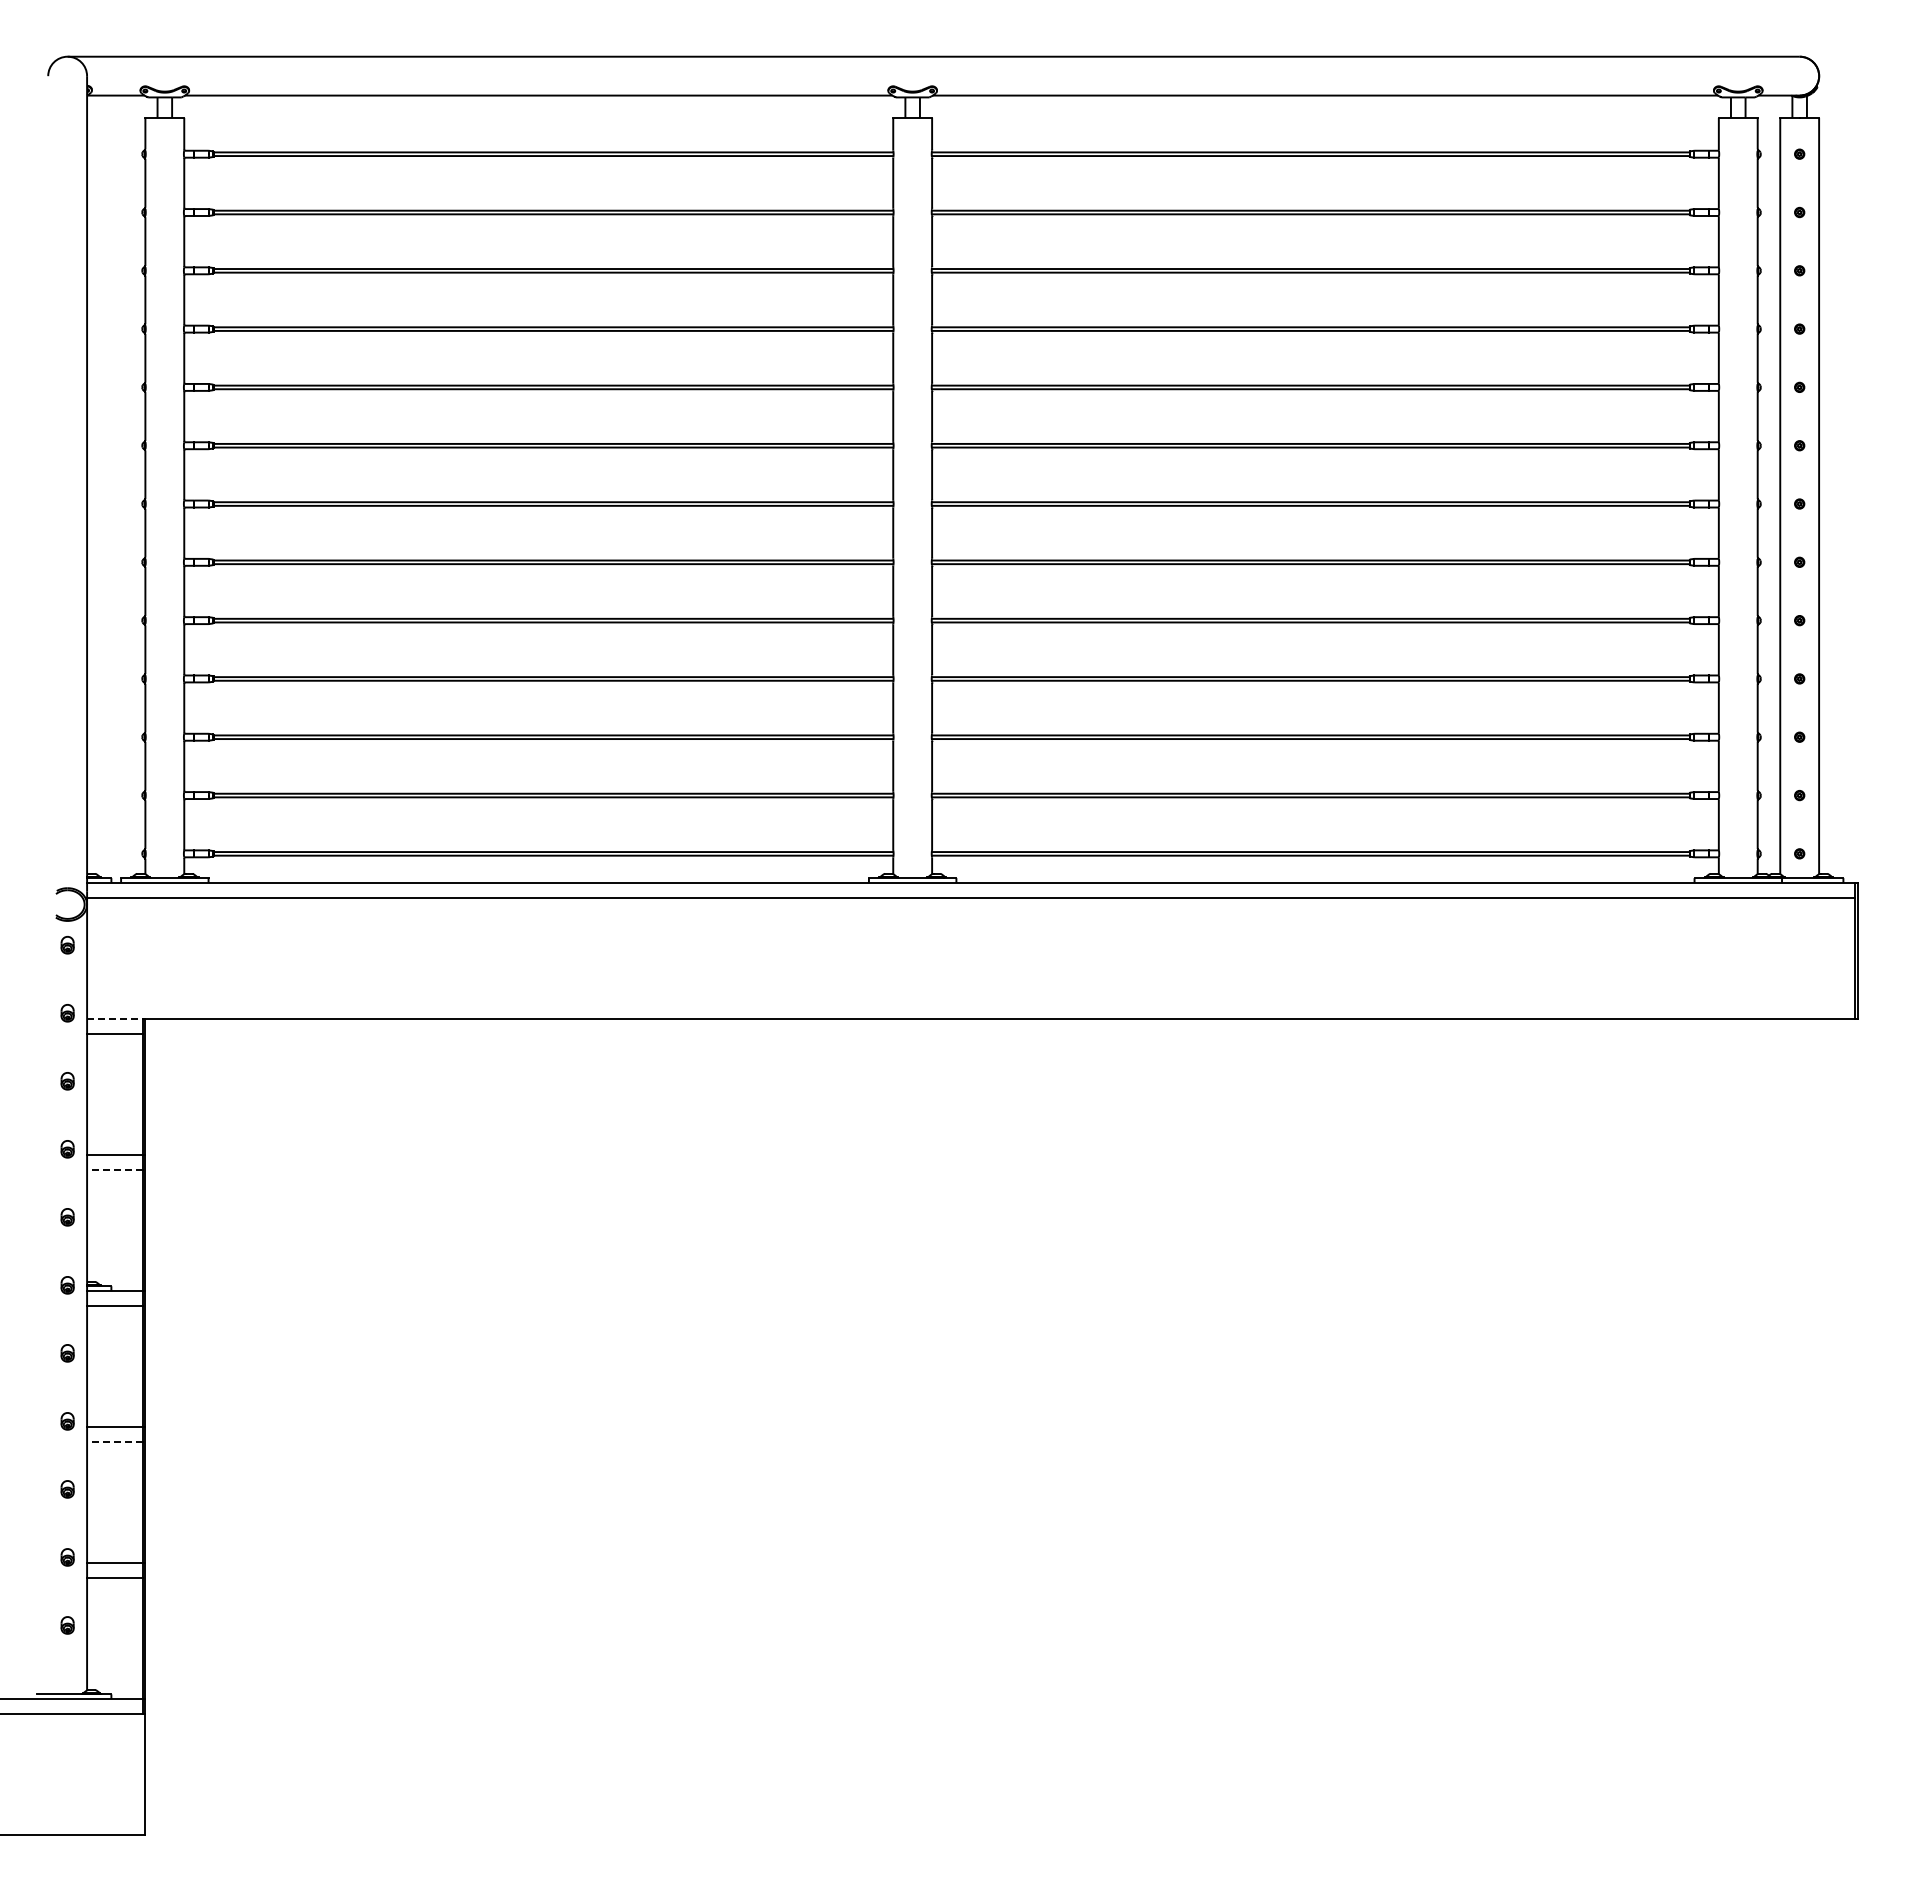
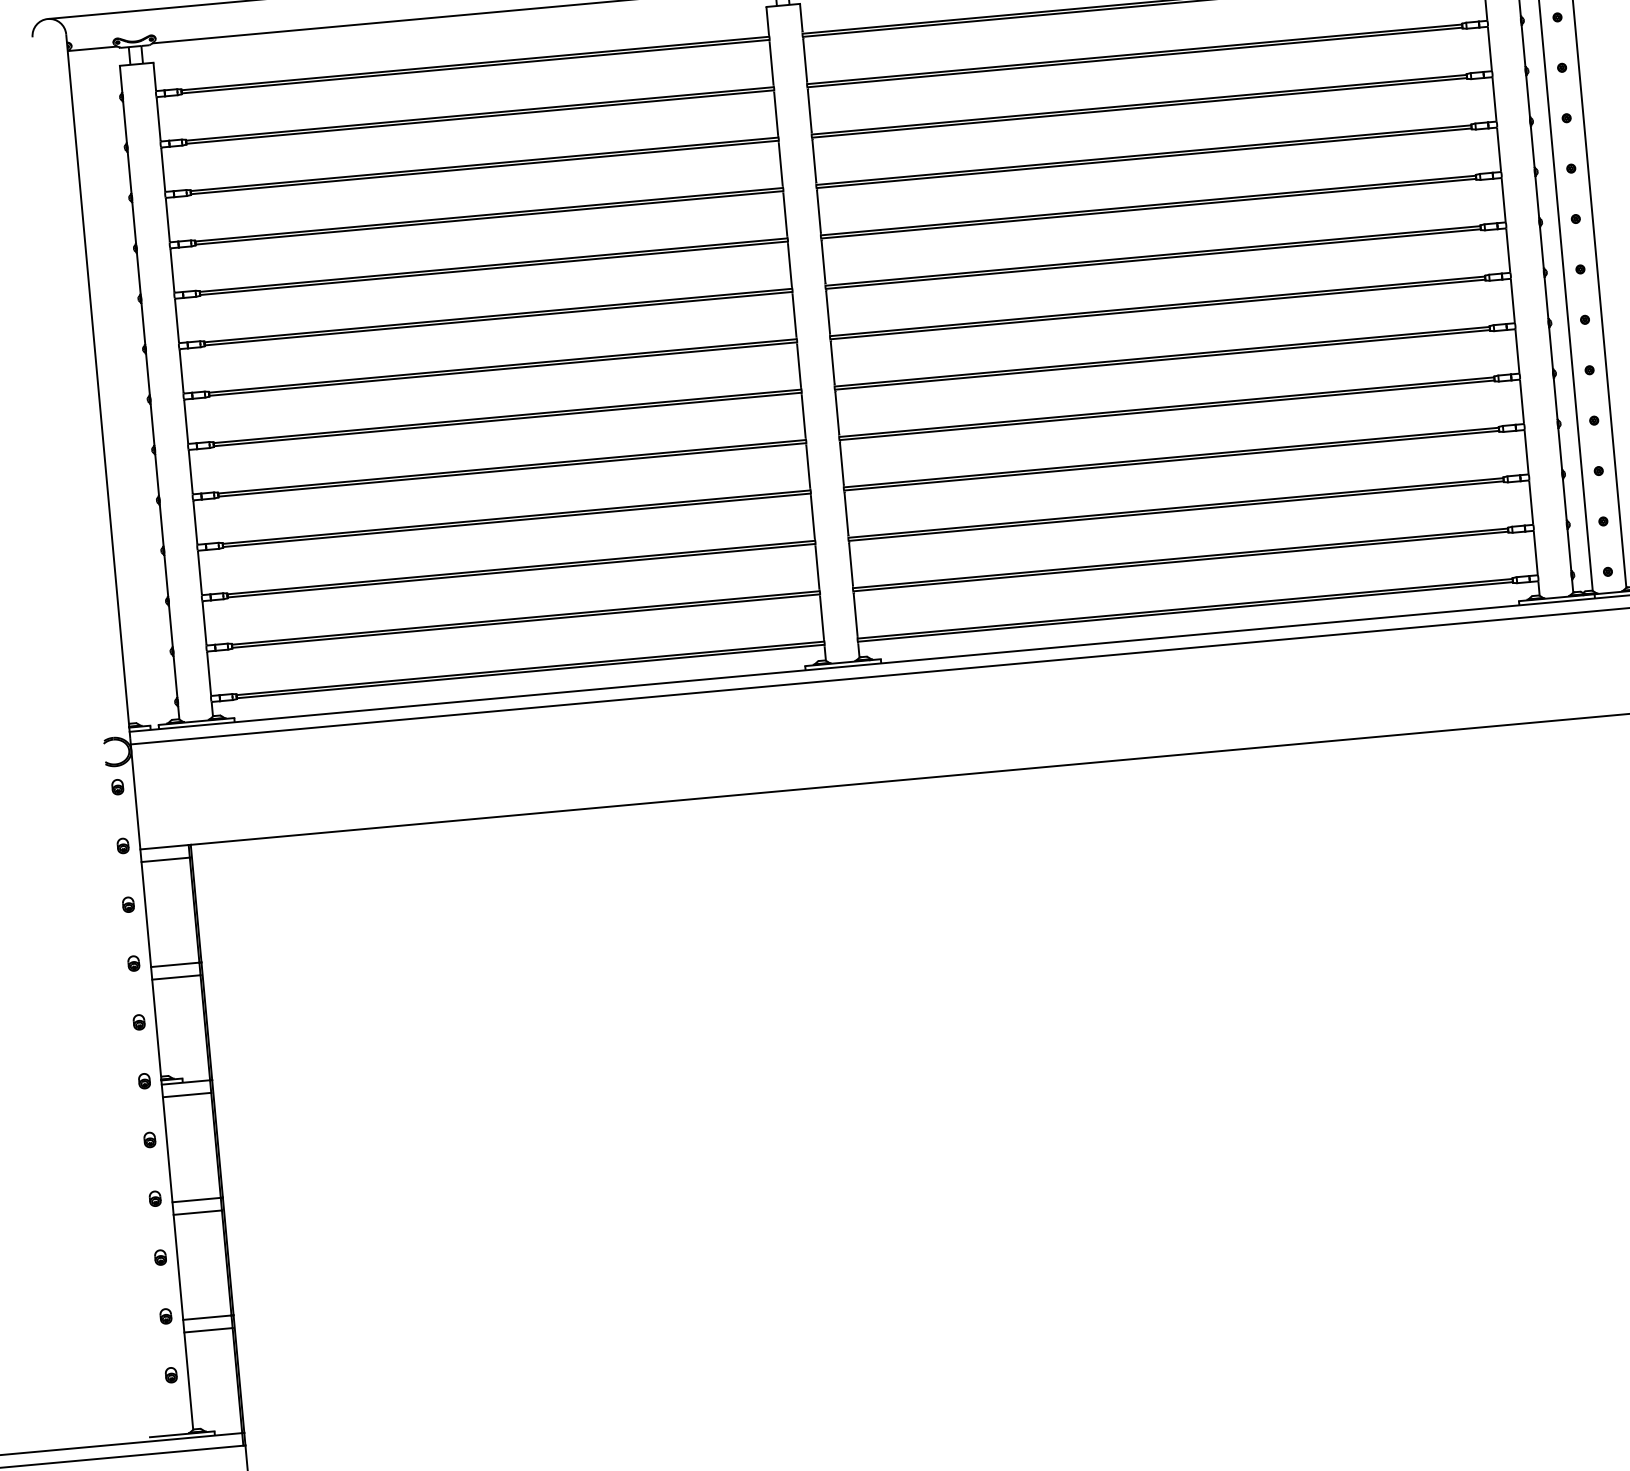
line: (115, 1019) -> (164, 847), dashed -> solid
line: (115, 1169) -> (176, 977), dashed -> solid
line: (115, 1441) -> (198, 1212), dashed -> solid

